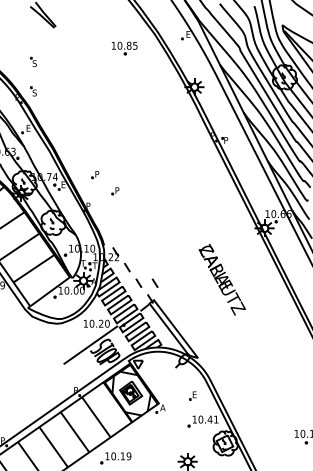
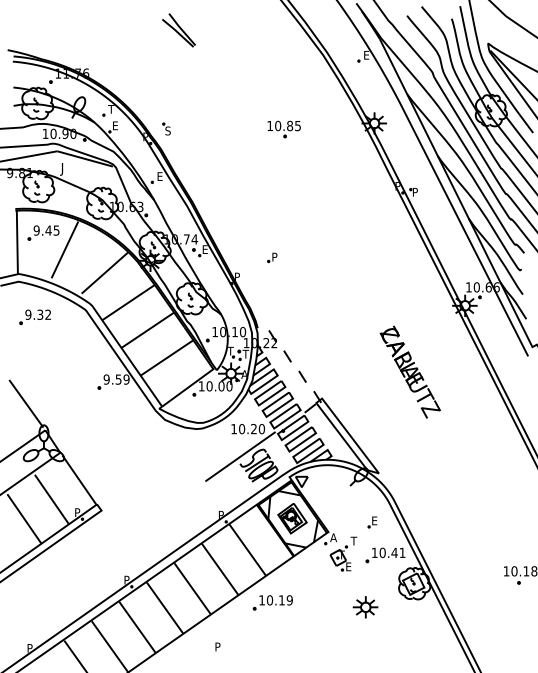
part: (124, 48) -> (283, 129), moved
part: (33, 61) -> (166, 90), removed
part: (95, 174) -> (246, 236), removed
line: (155, 283) -> (323, 376), removed
part: (170, 420) -> (343, 553), added

